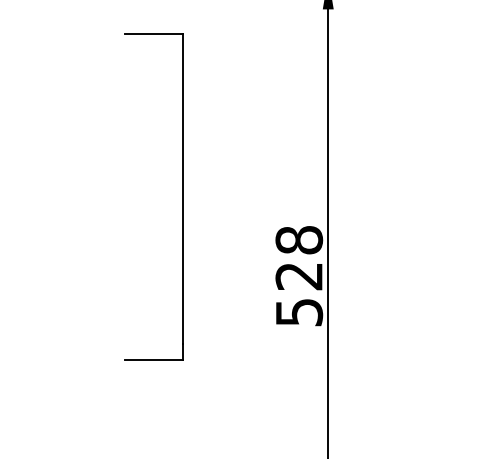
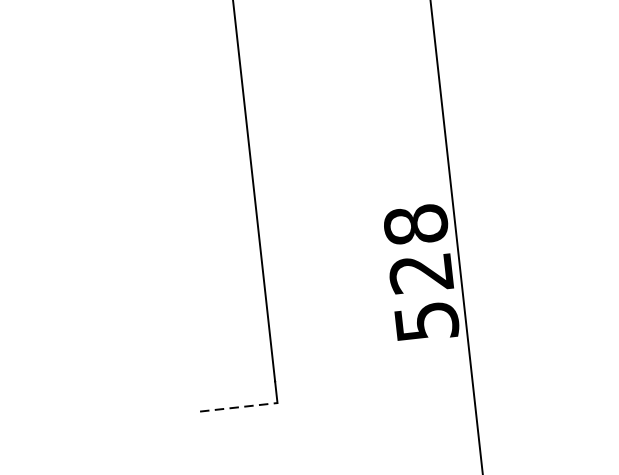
line: (153, 360) -> (238, 407), solid -> dashed

